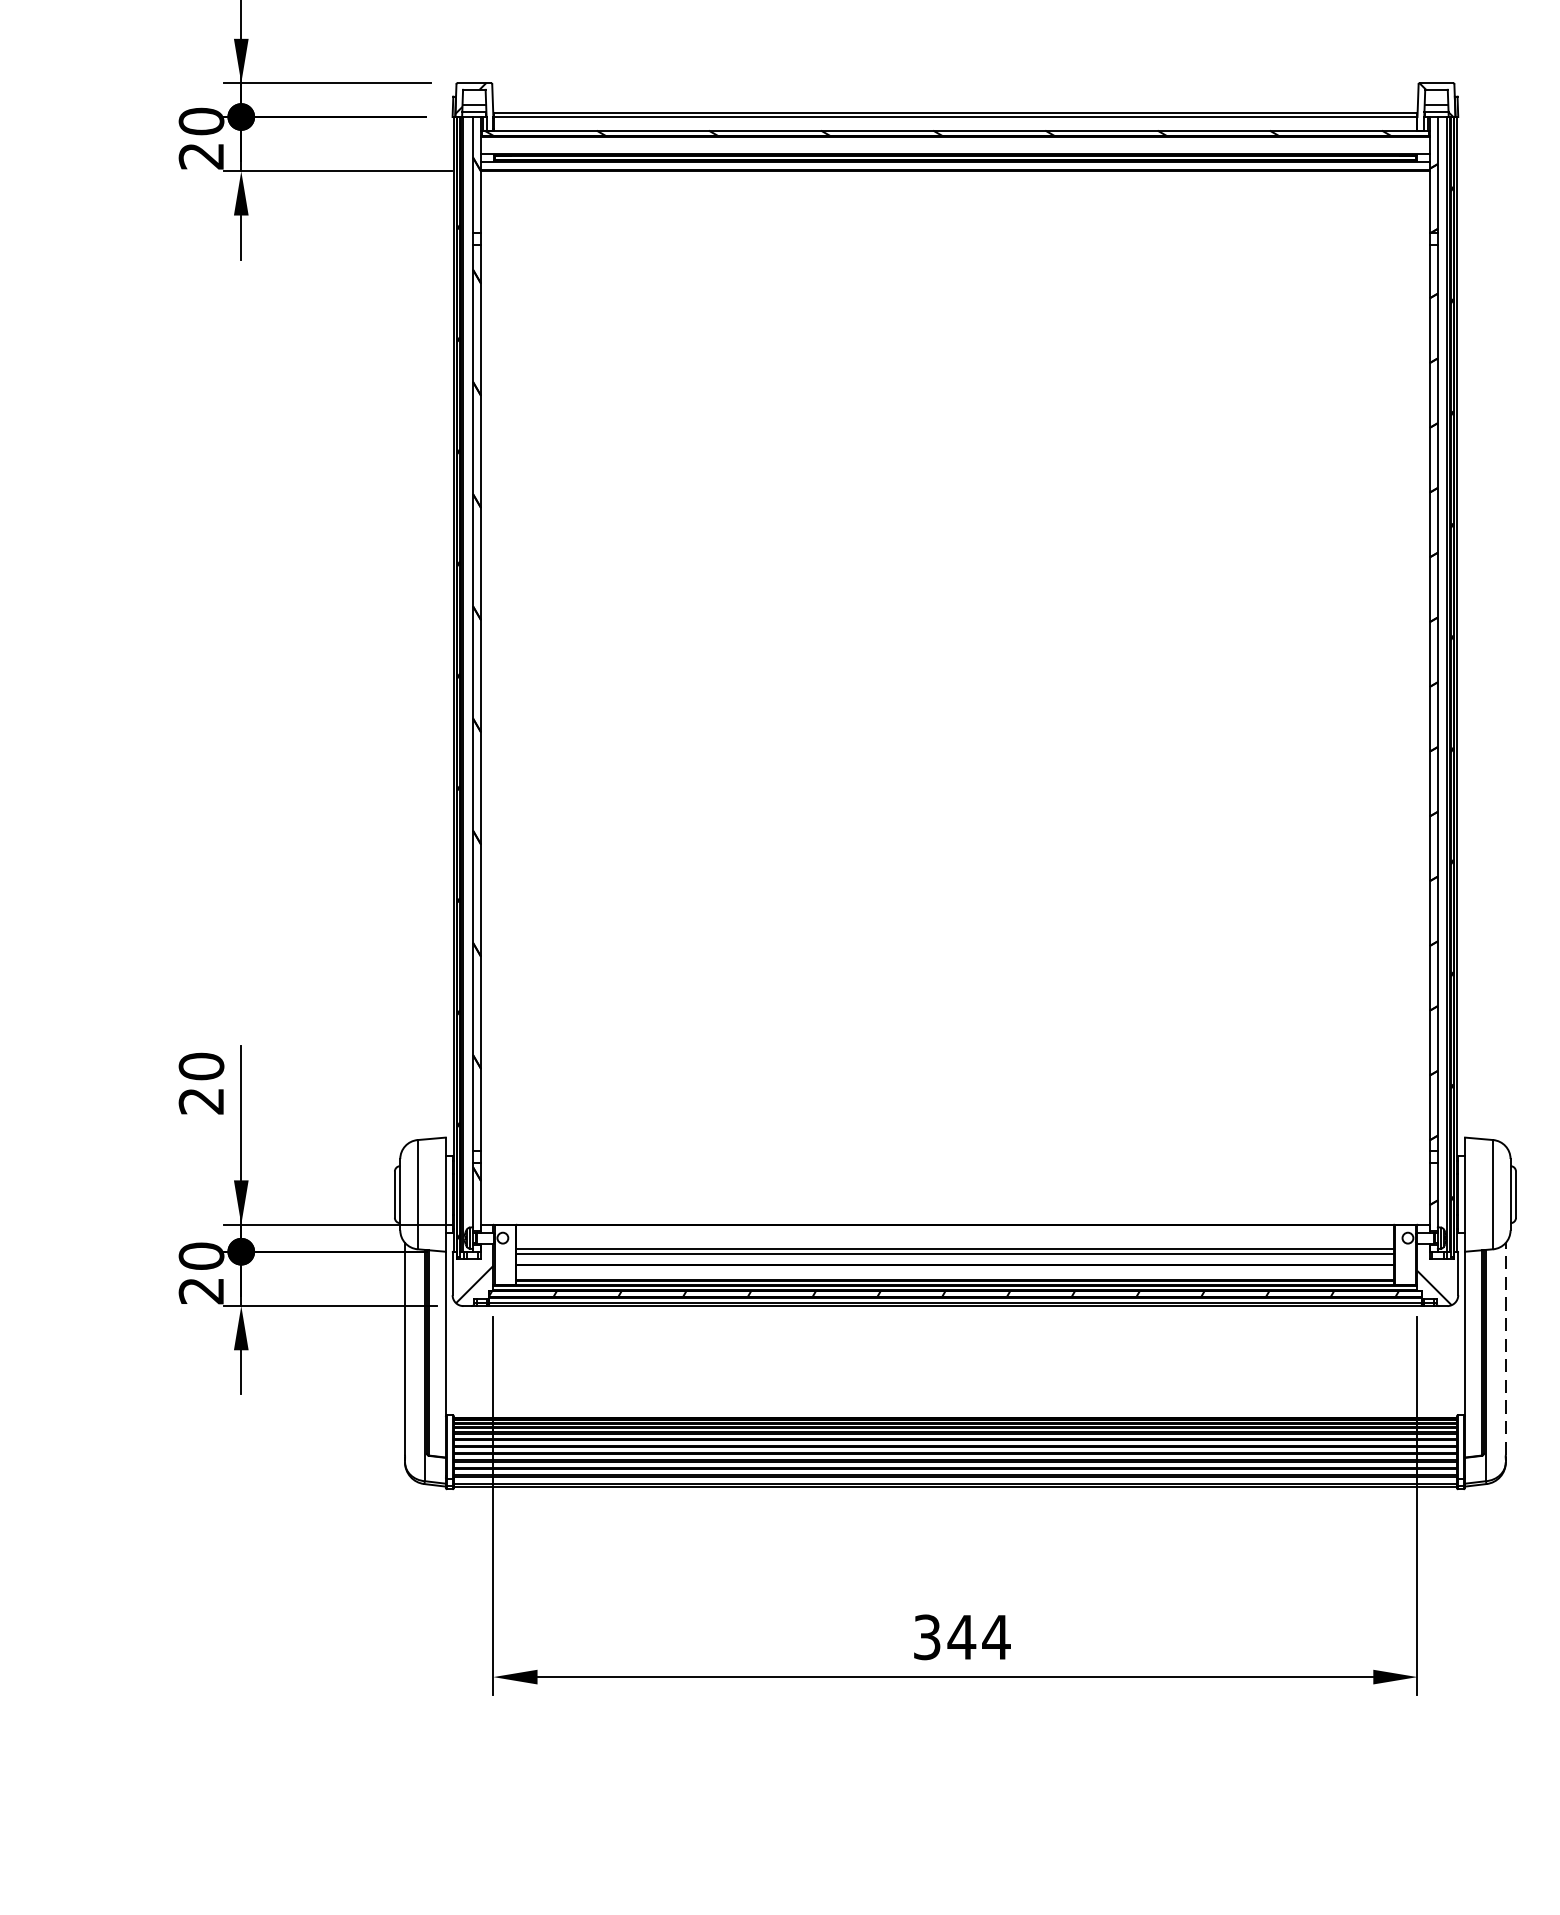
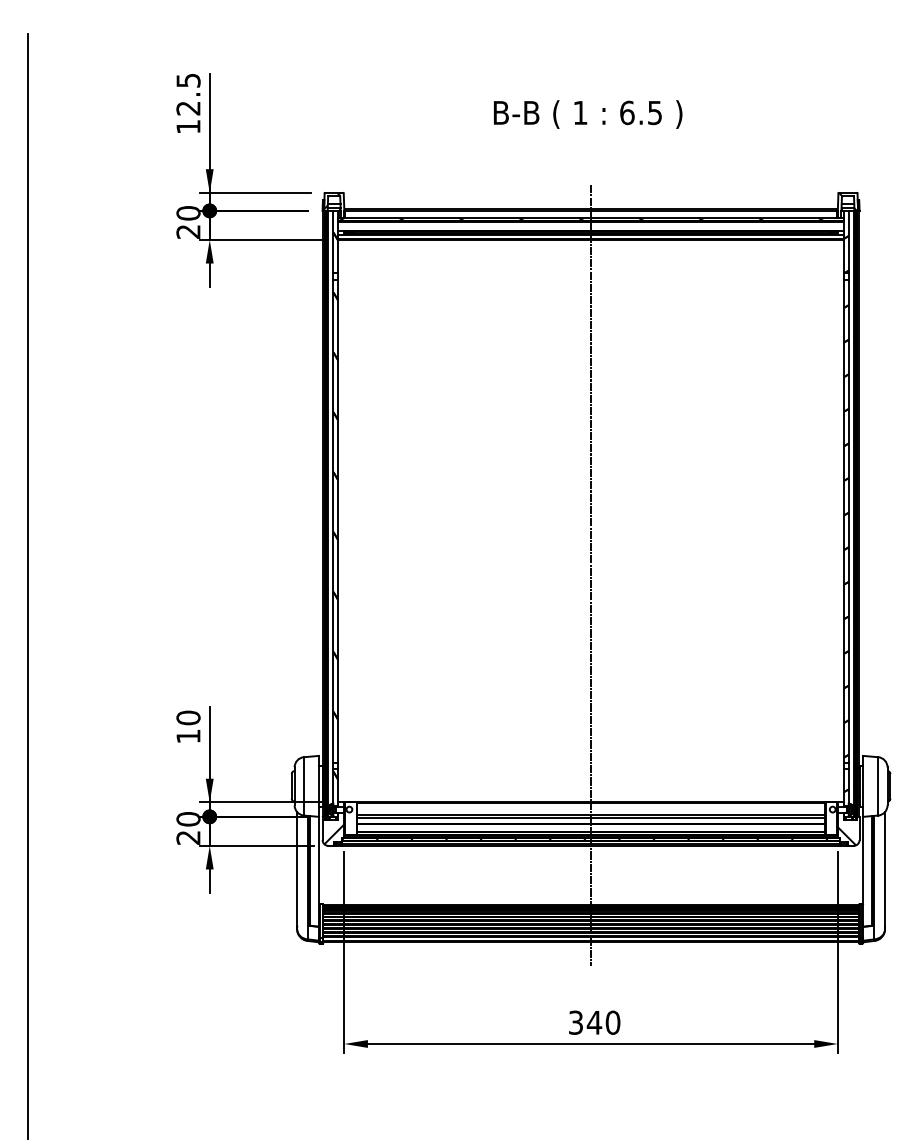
line: (956, 799) -> (591, 575), added
text: (201, 1101) -> (188, 736), 20 -> 10
line: (1504, 1348) -> (884, 868), dashed -> solid
text: (995, 1636) -> (612, 1022), 344 -> 340

